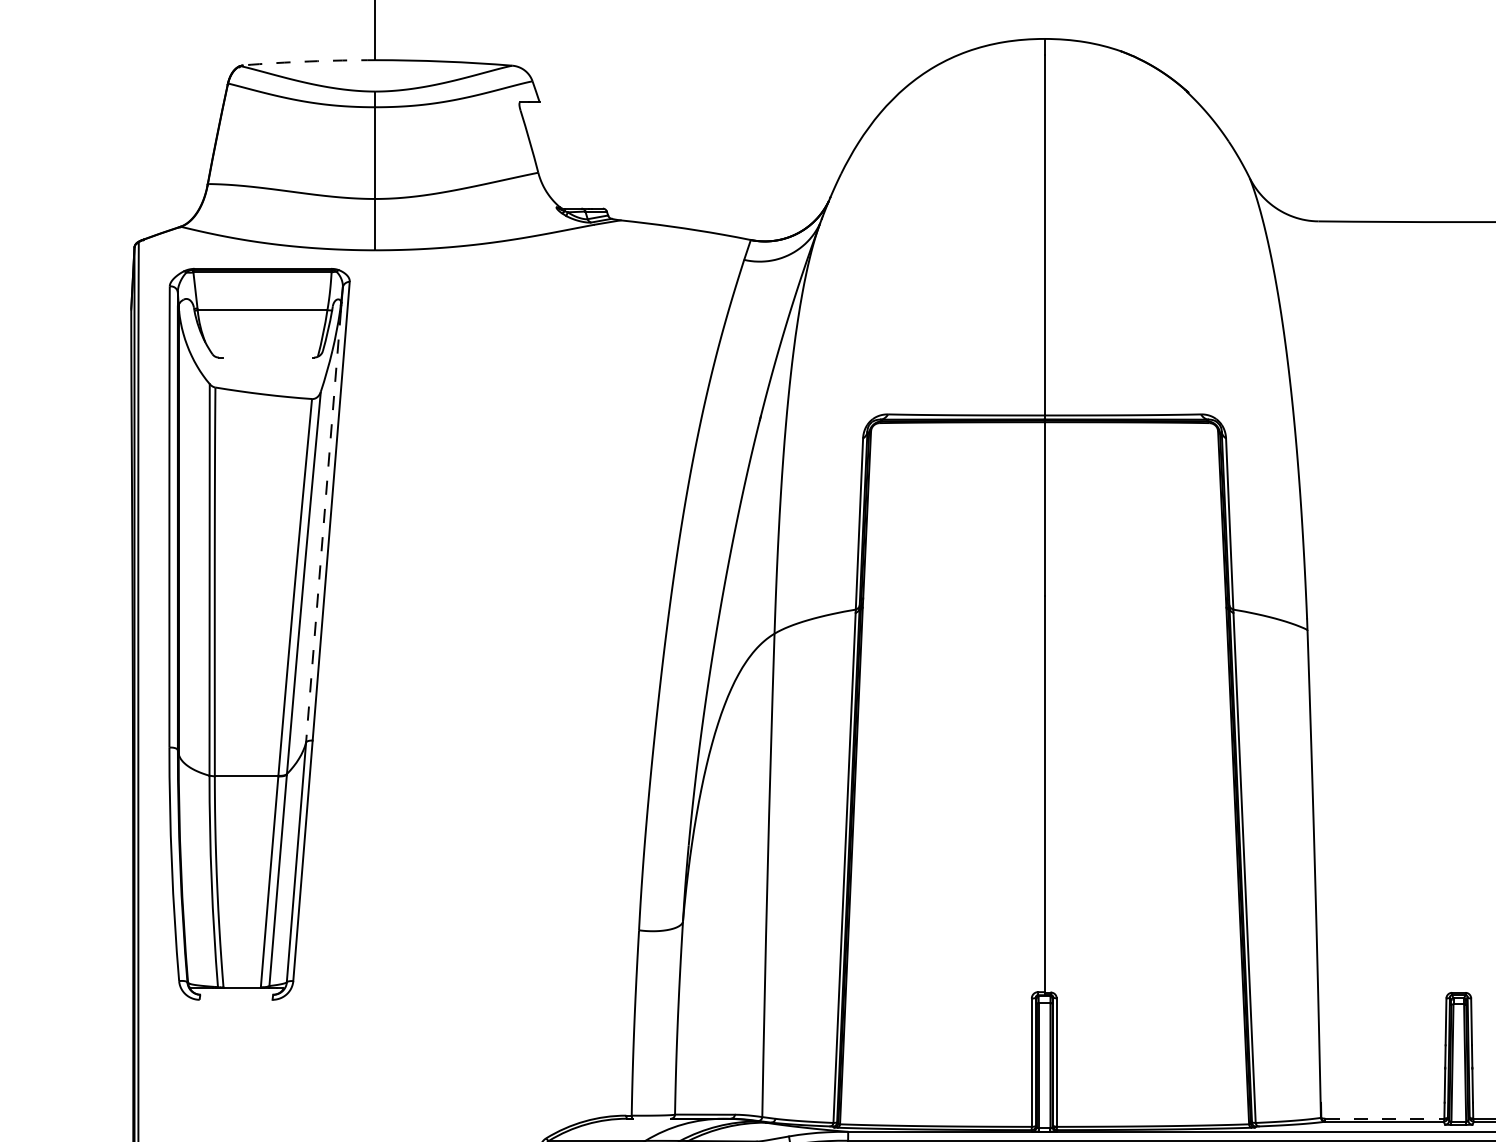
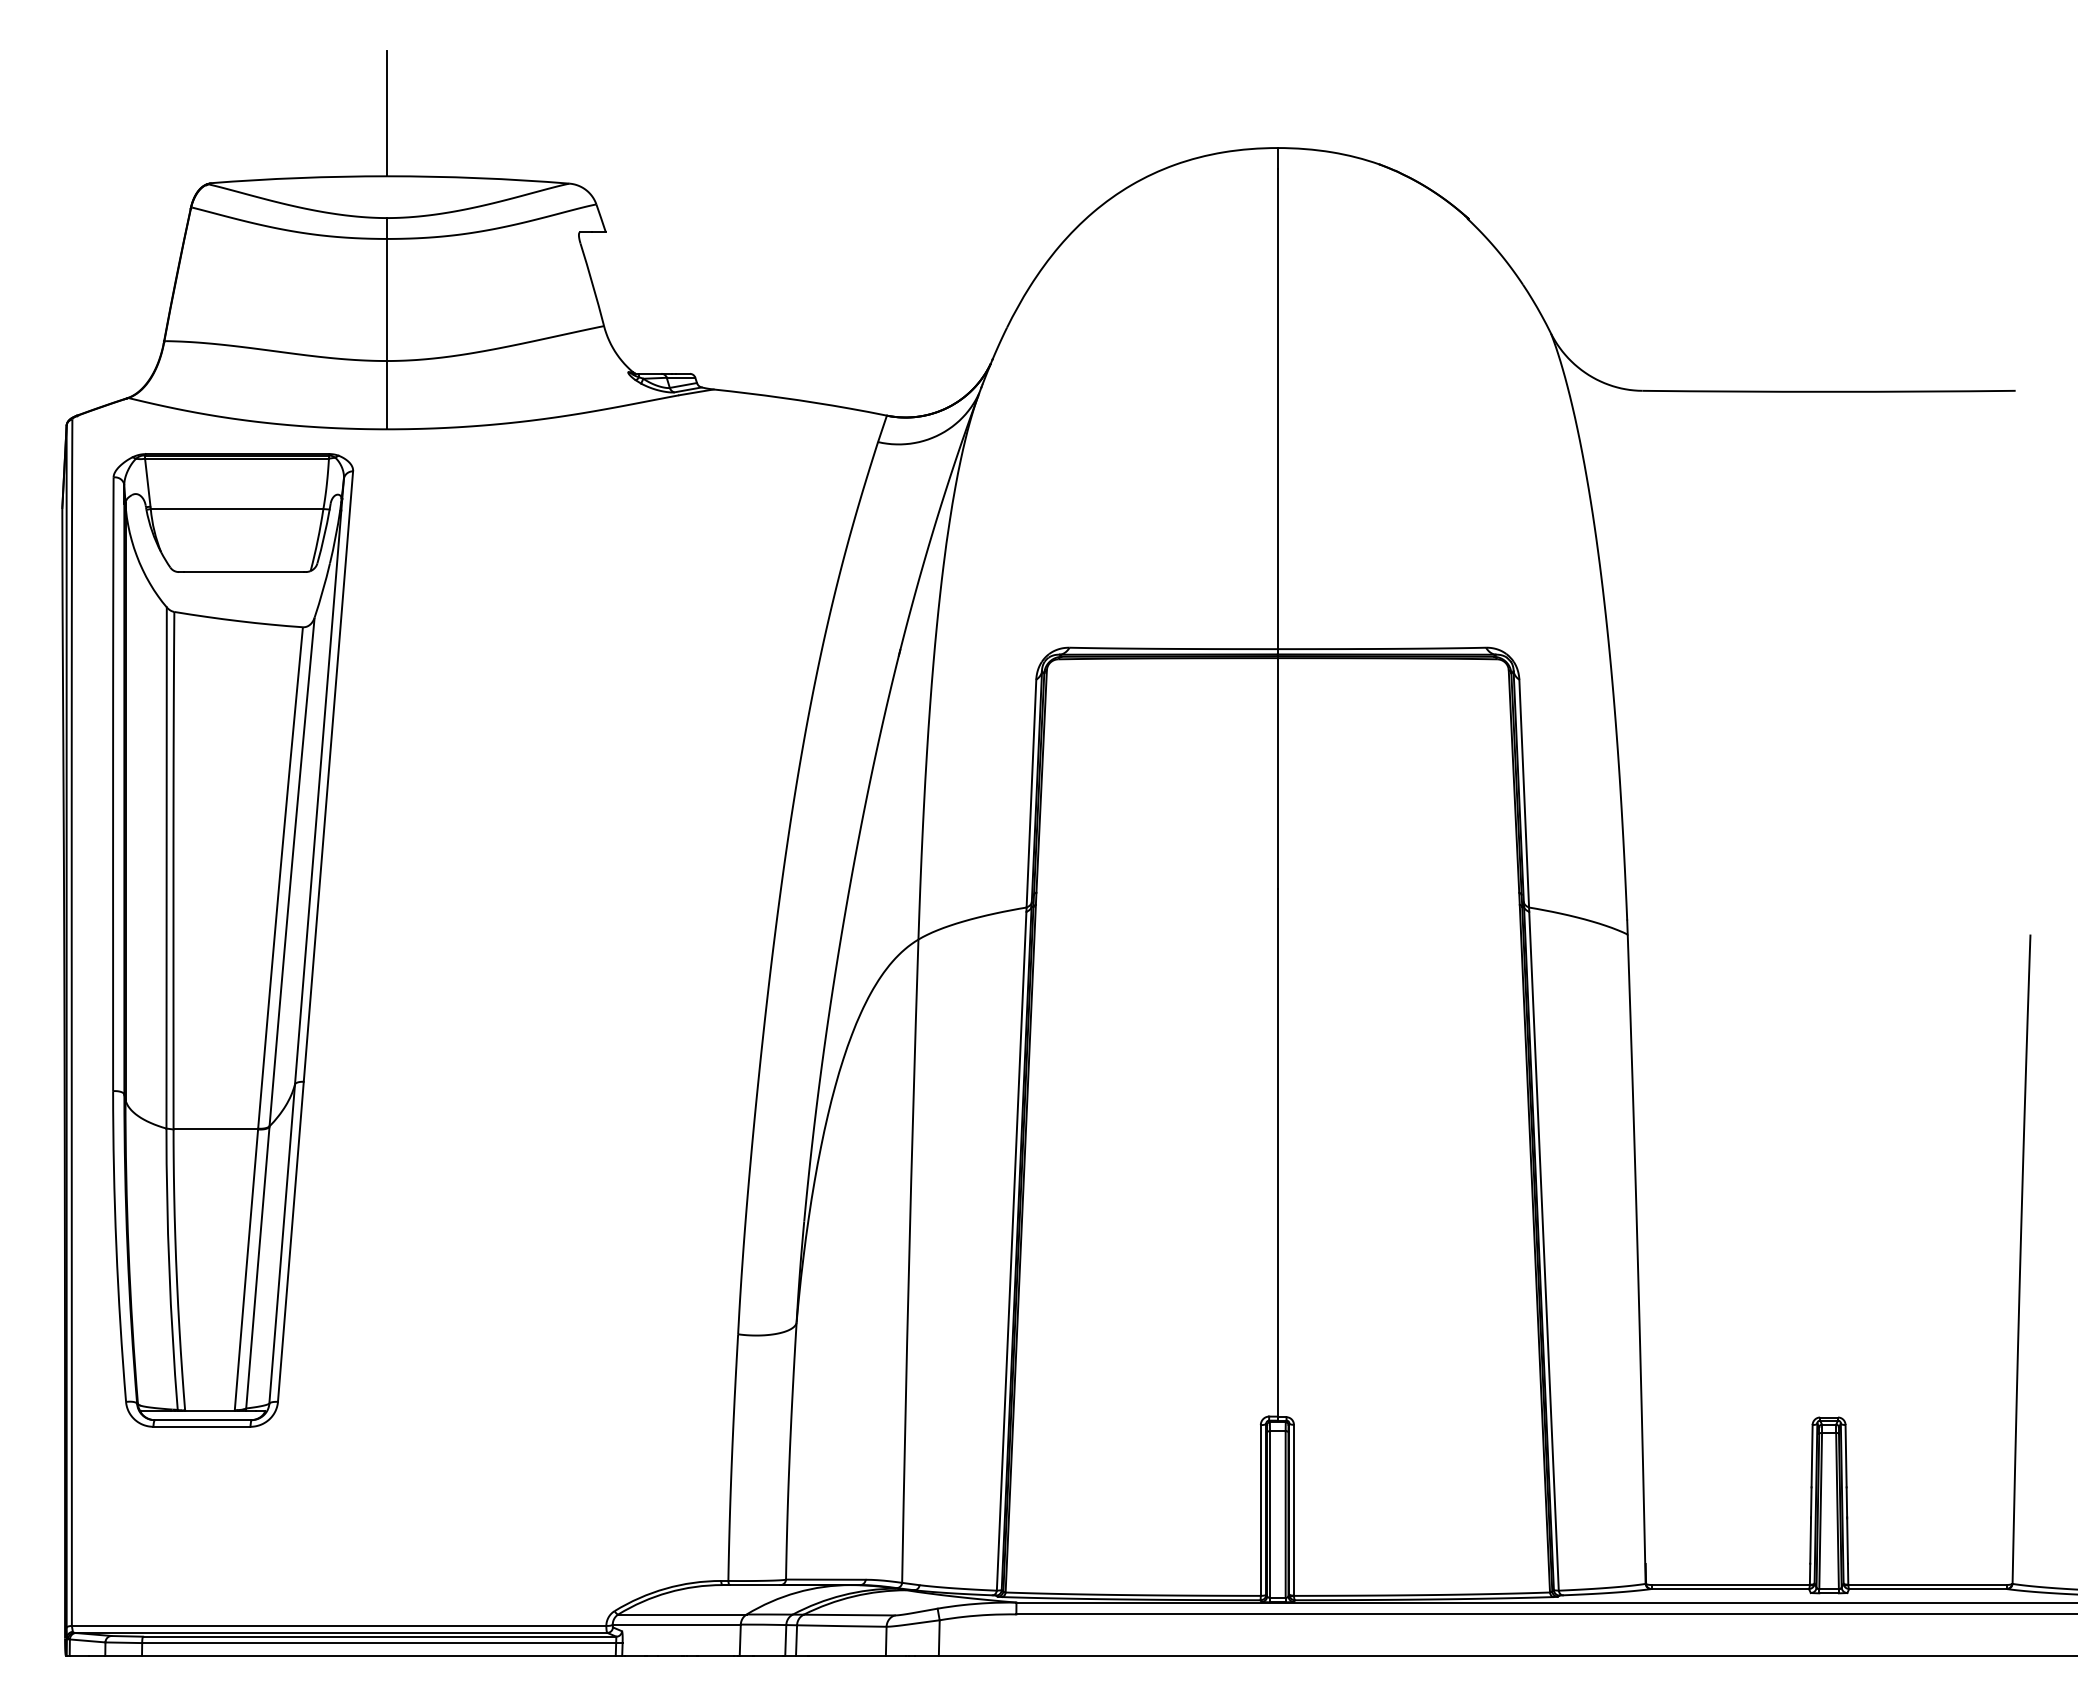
arc: (308, 61) -> (298, 178), dashed -> solid
line: (268, 357) -> (244, 572), added
line: (323, 526) -> (318, 797), dashed -> solid
line: (236, 995) -> (202, 1420), added
line: (235, 999) -> (201, 1426), added
line: (1385, 1118) -> (1731, 1584), dashed -> solid
line: (651, 1119) -> (754, 1585), added

